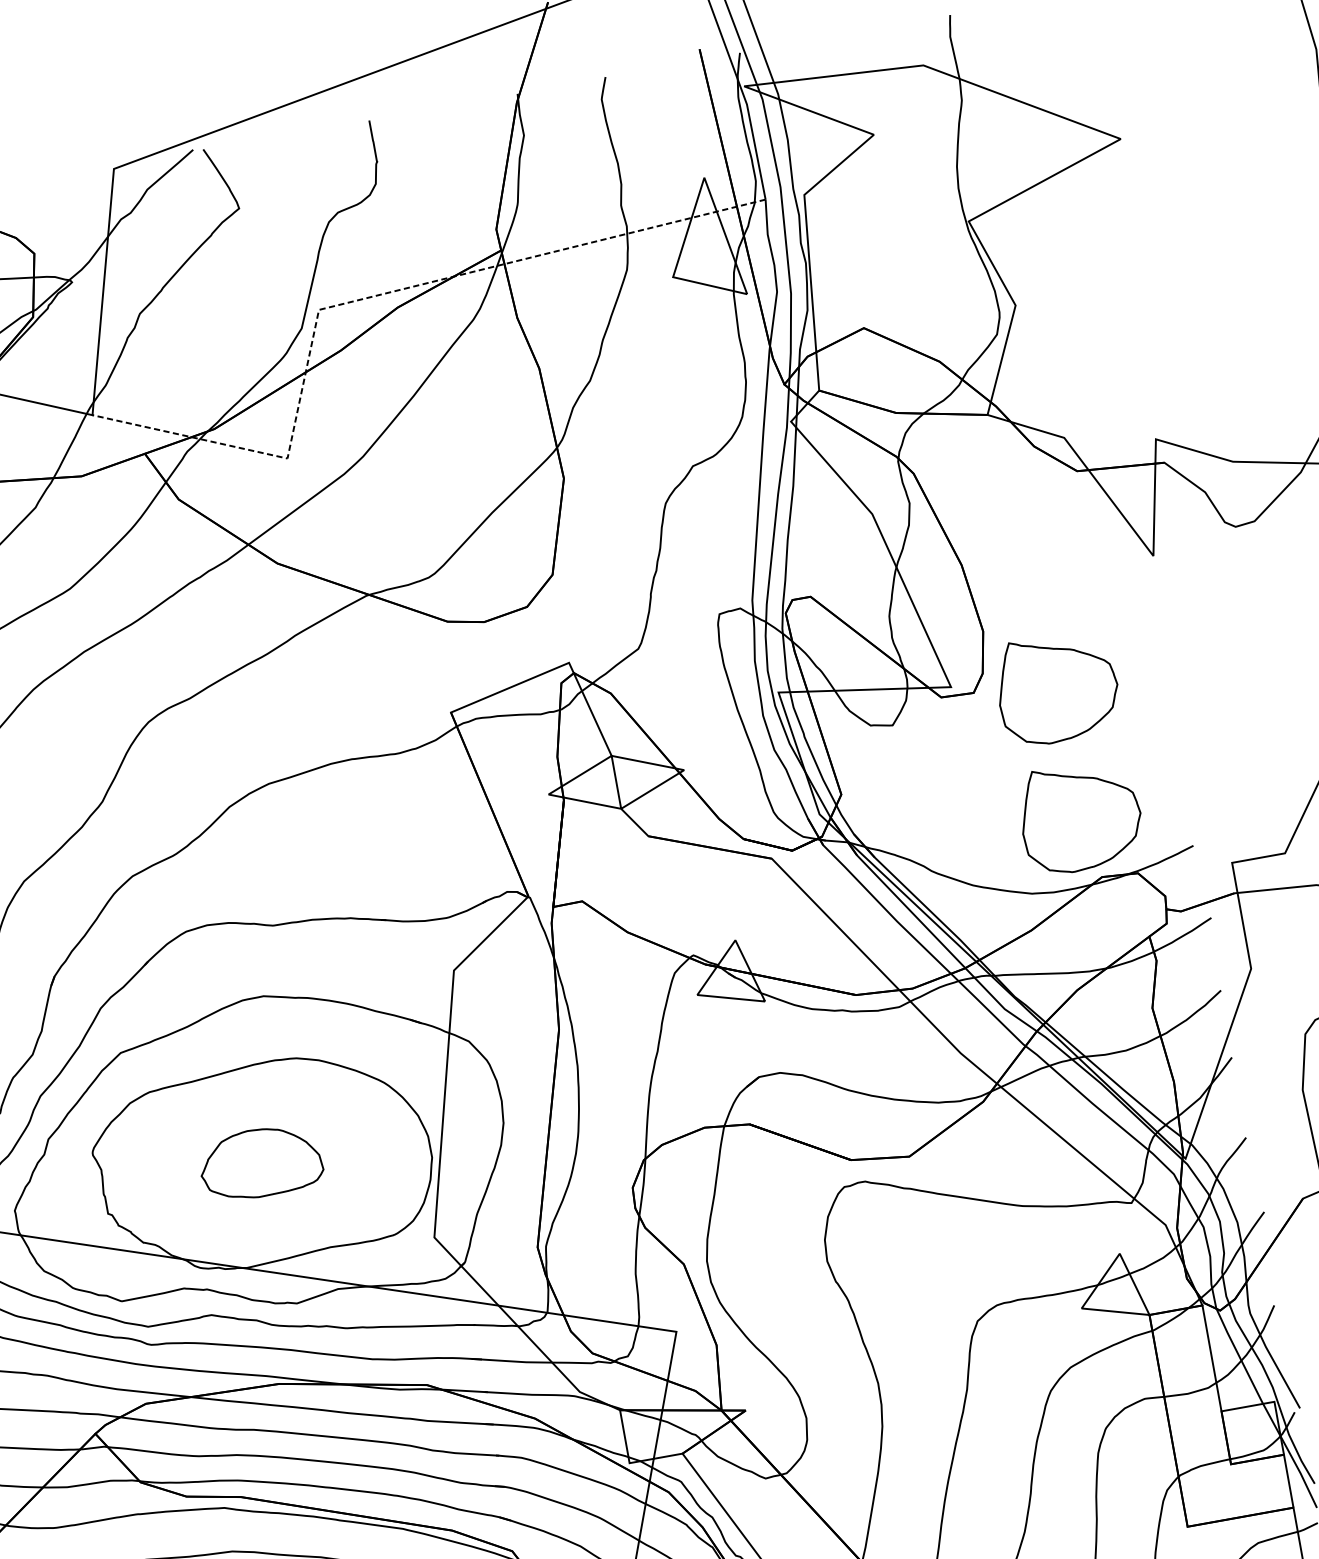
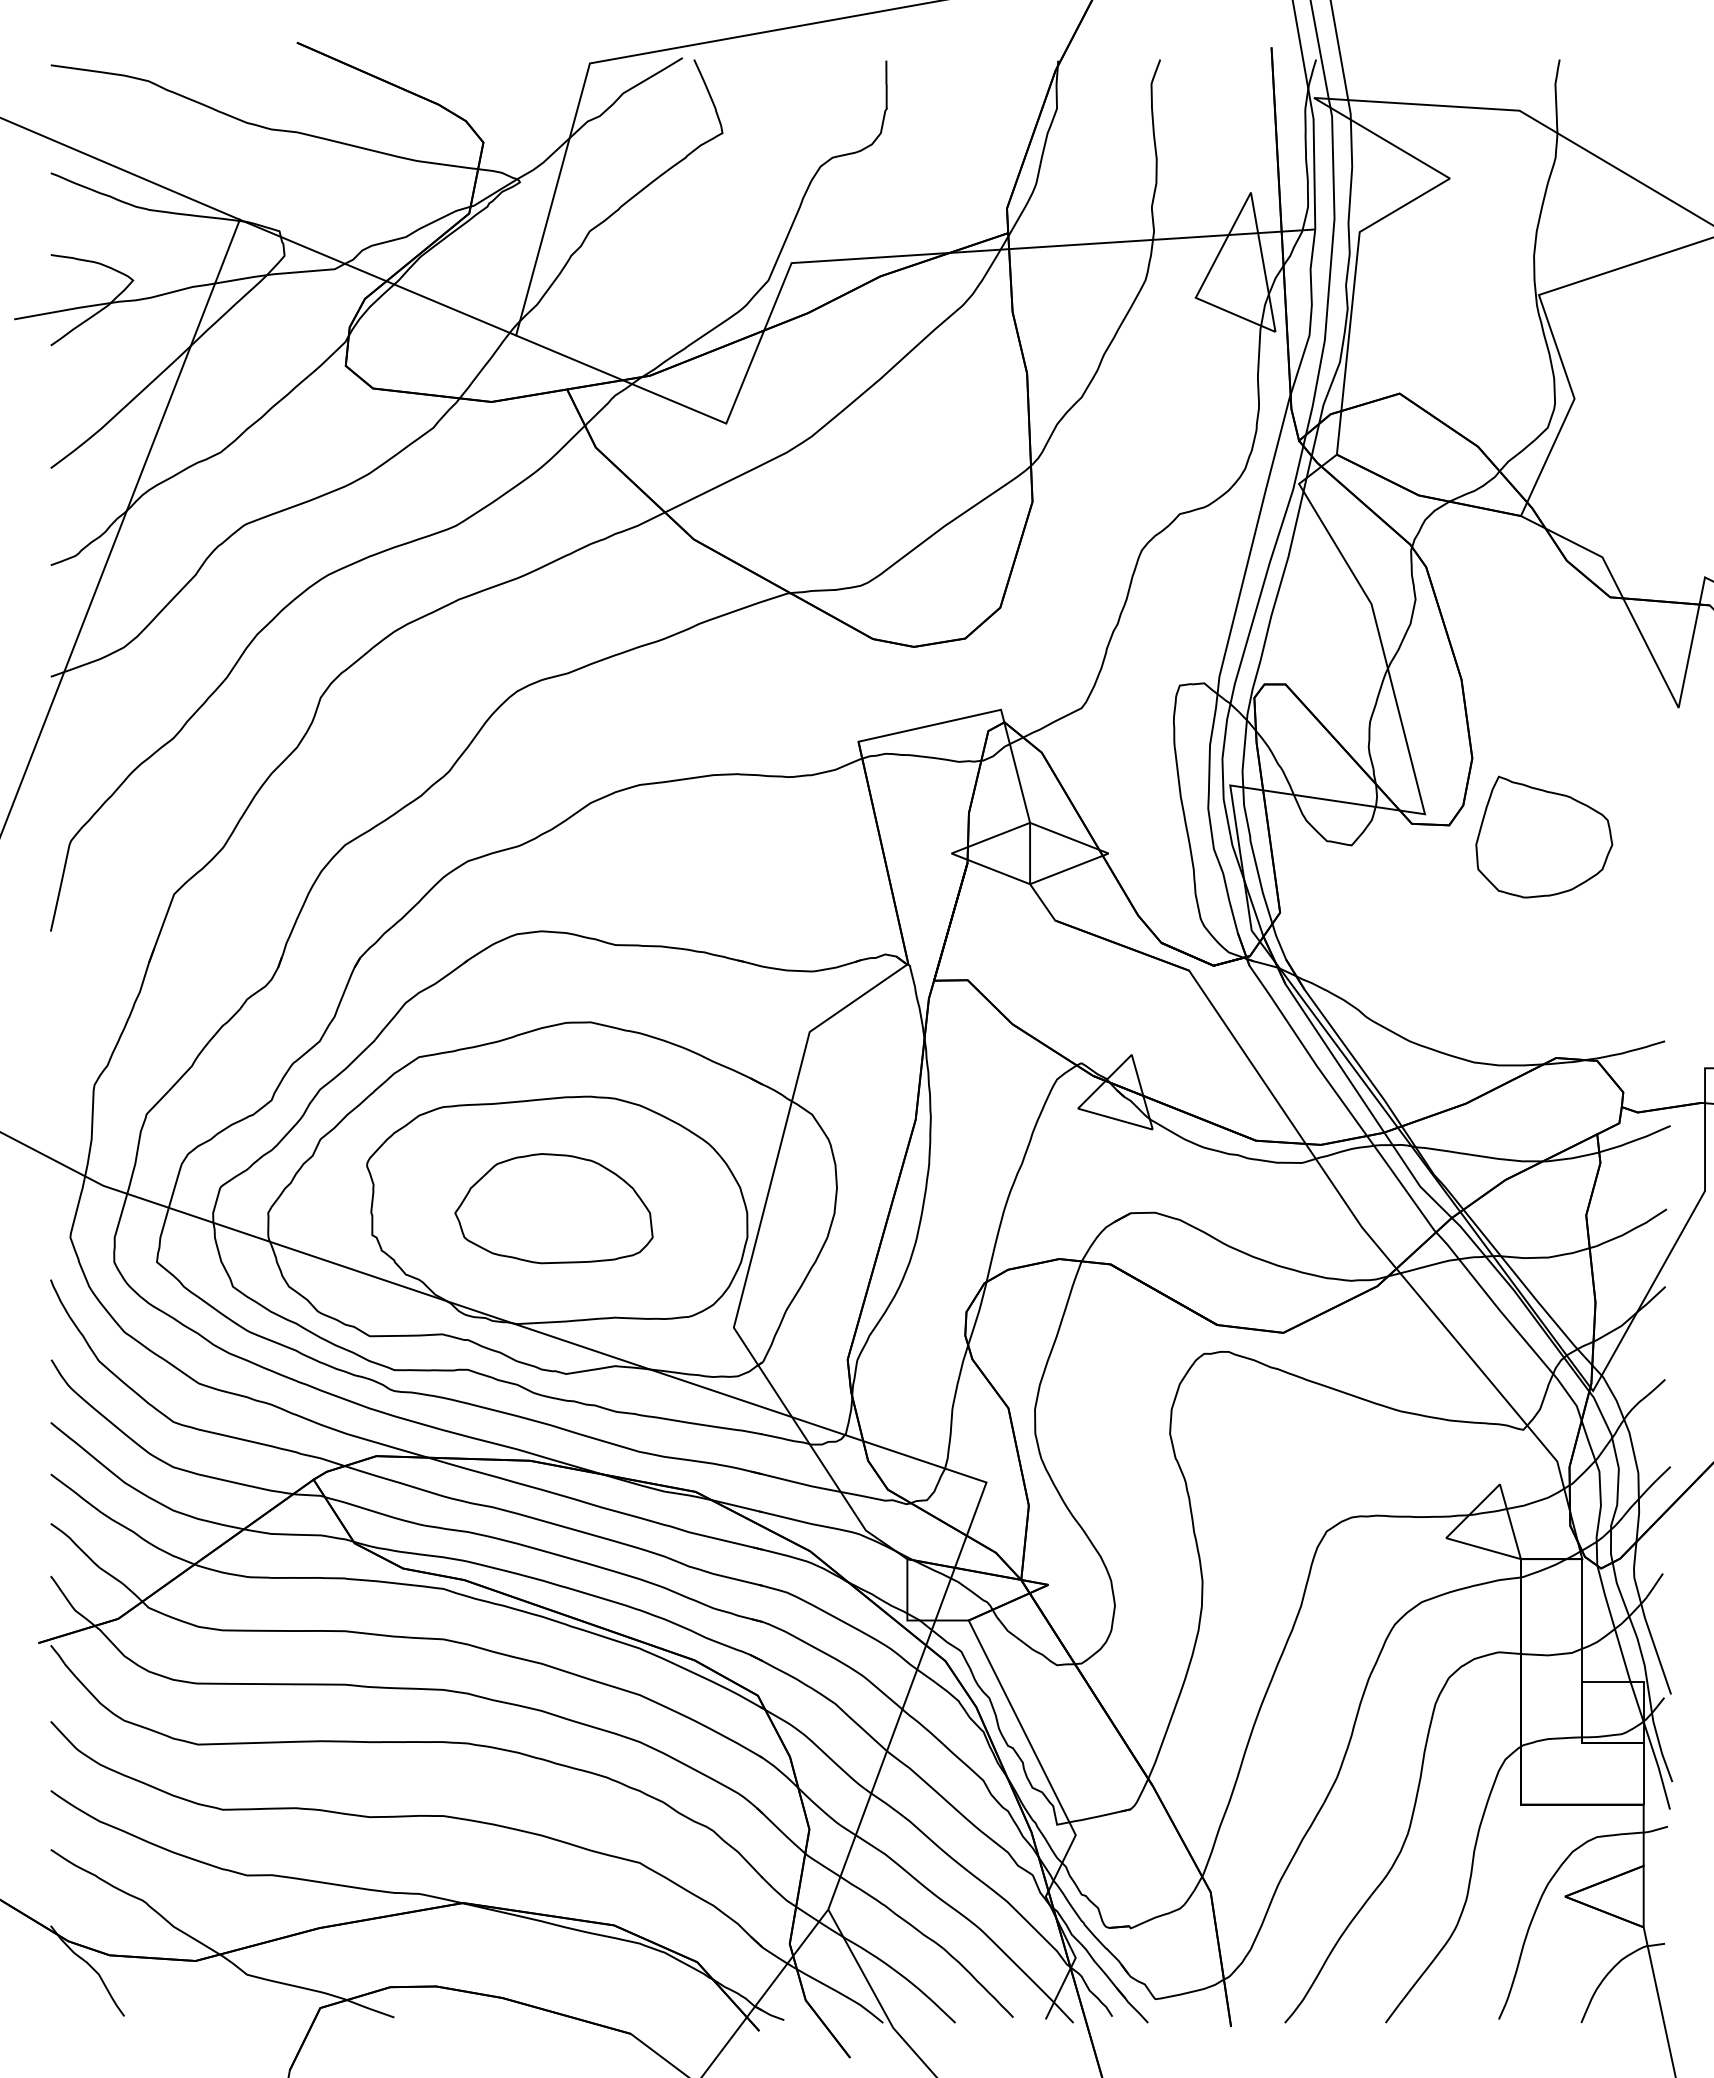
line: (370, 297) -> (851, 259), dashed -> solid
part: (1080, 816) -> (1544, 985), removed
part: (260, 1162) -> (553, 1208), size x1.43

